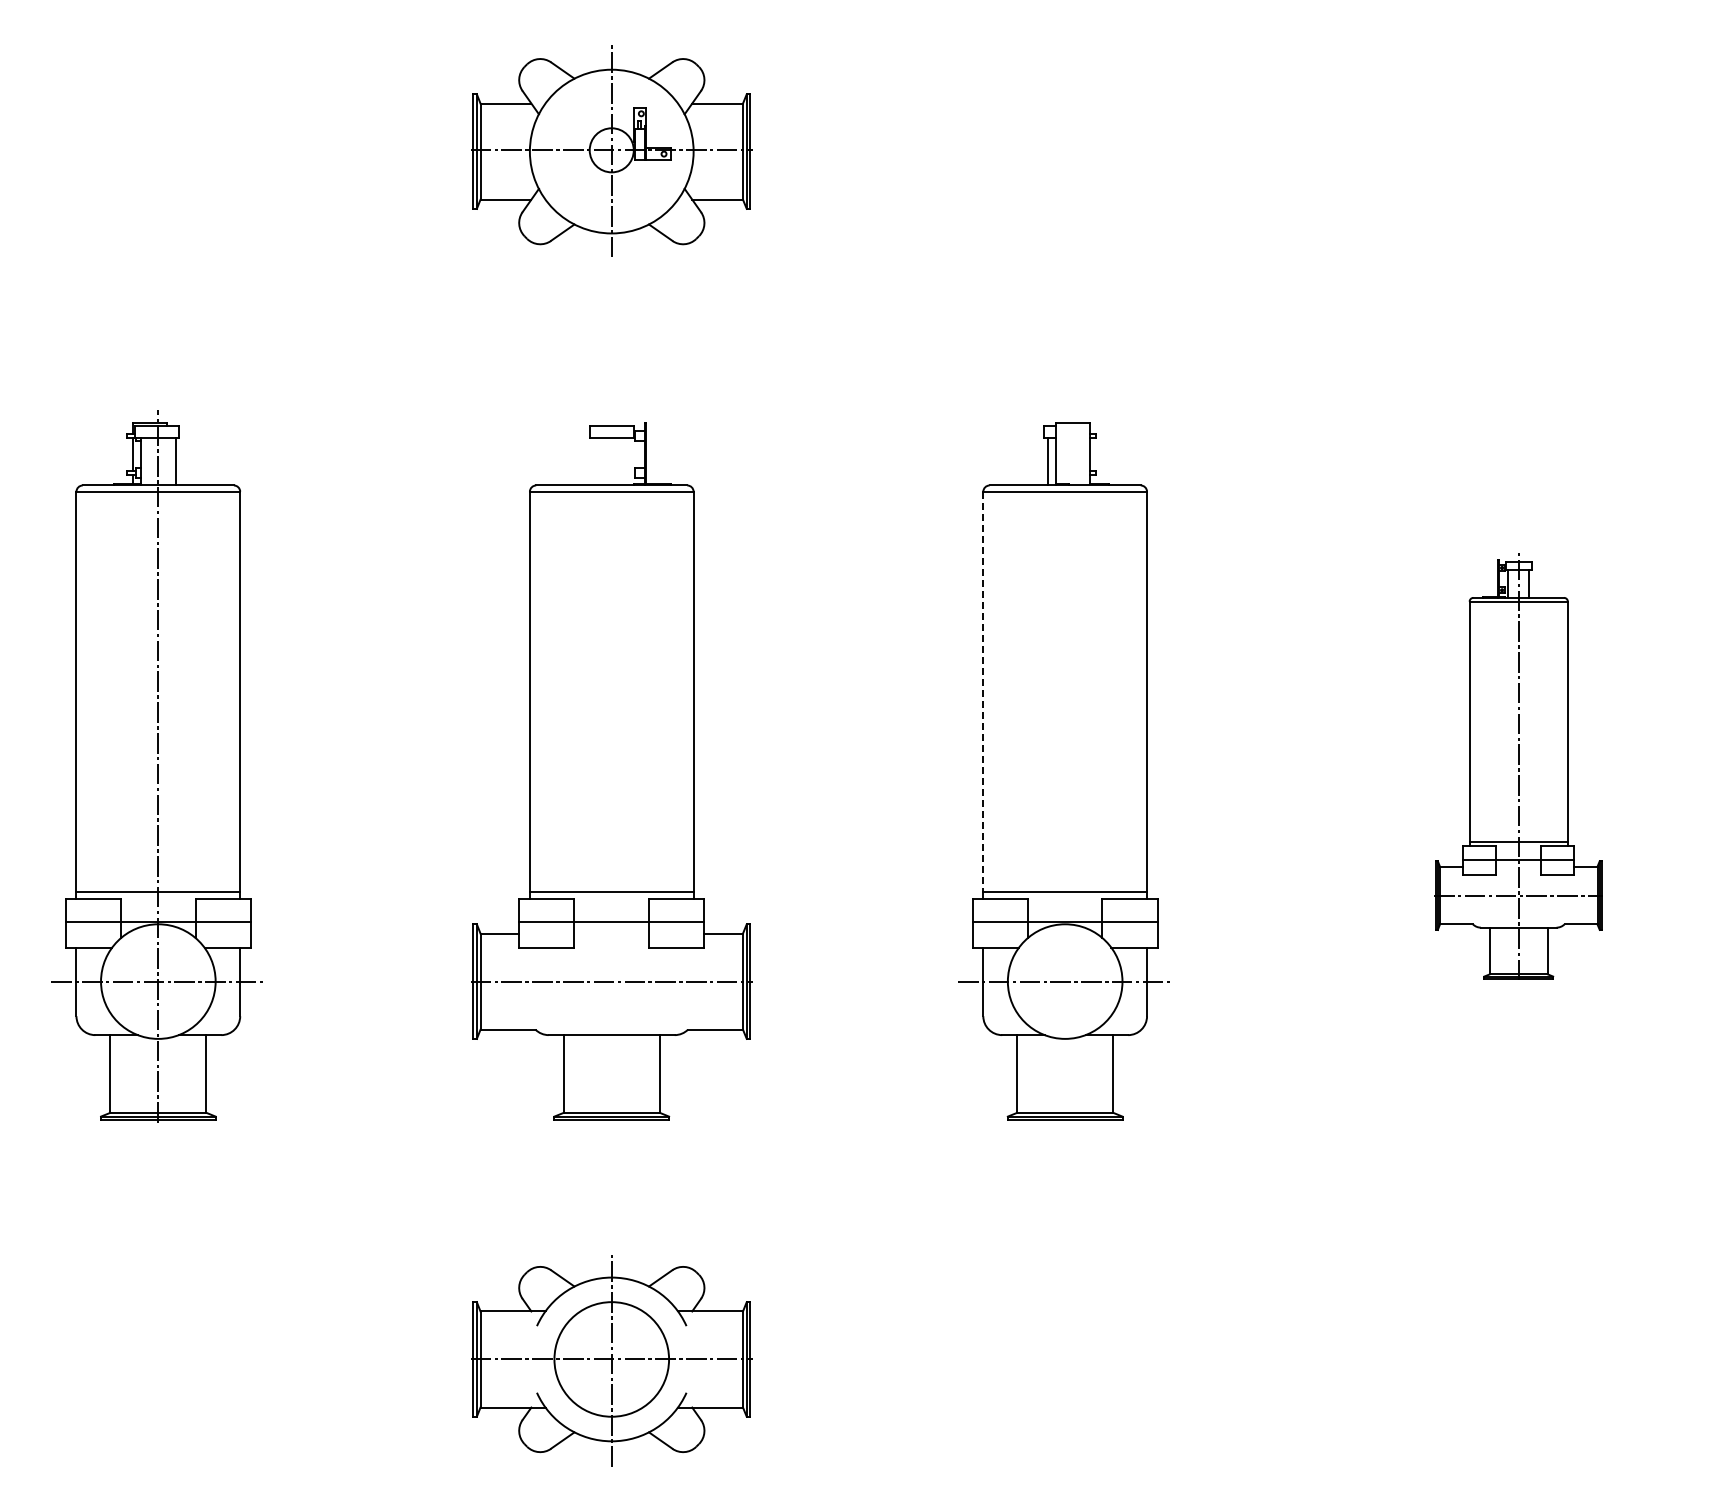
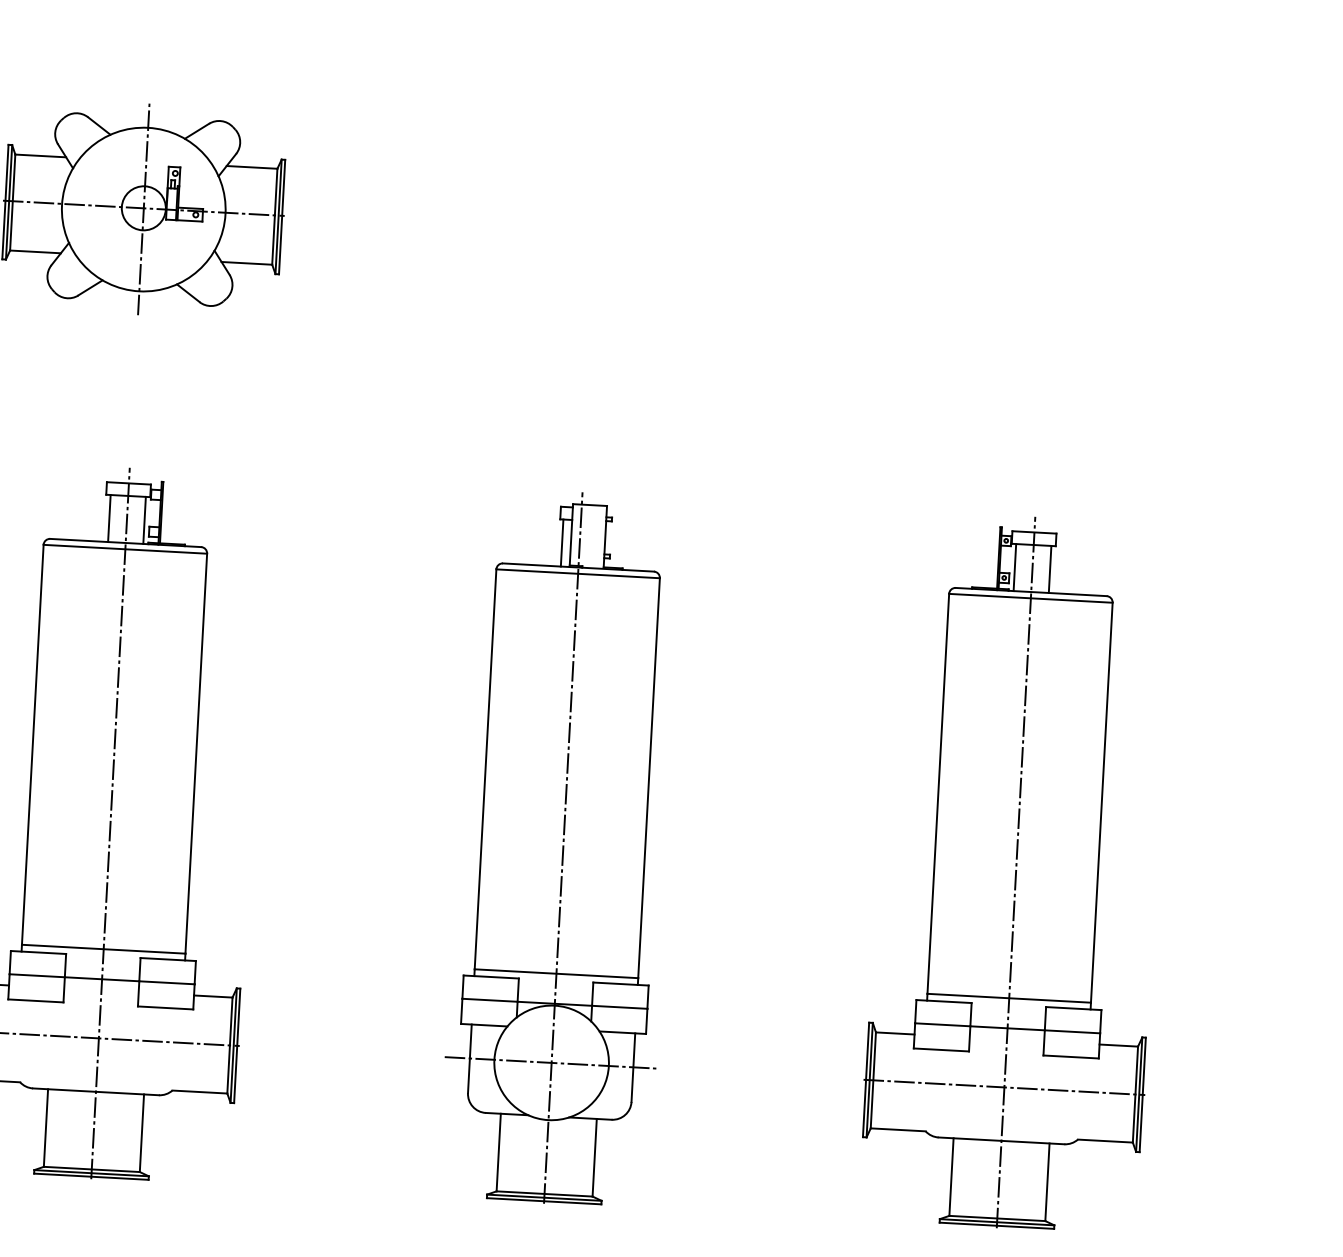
line: (594, 461) -> (109, 518), added
line: (629, 461) -> (144, 520), added
line: (983, 692) -> (485, 769), dashed -> solid
line: (611, 766) -> (110, 823), added
line: (1065, 766) -> (563, 848), added
part: (1518, 766) -> (1015, 872), size x1.67

